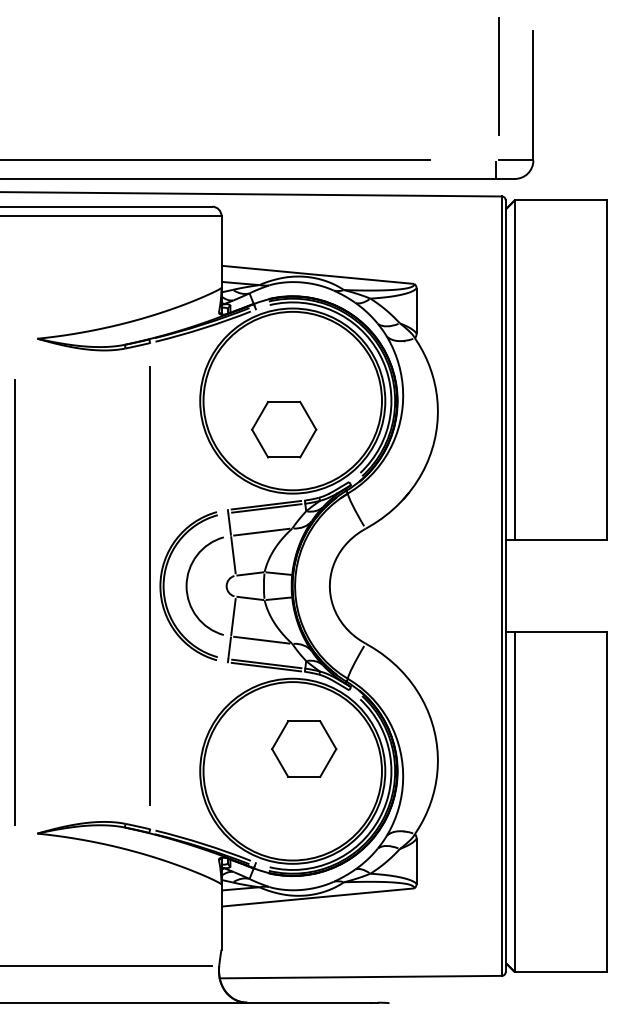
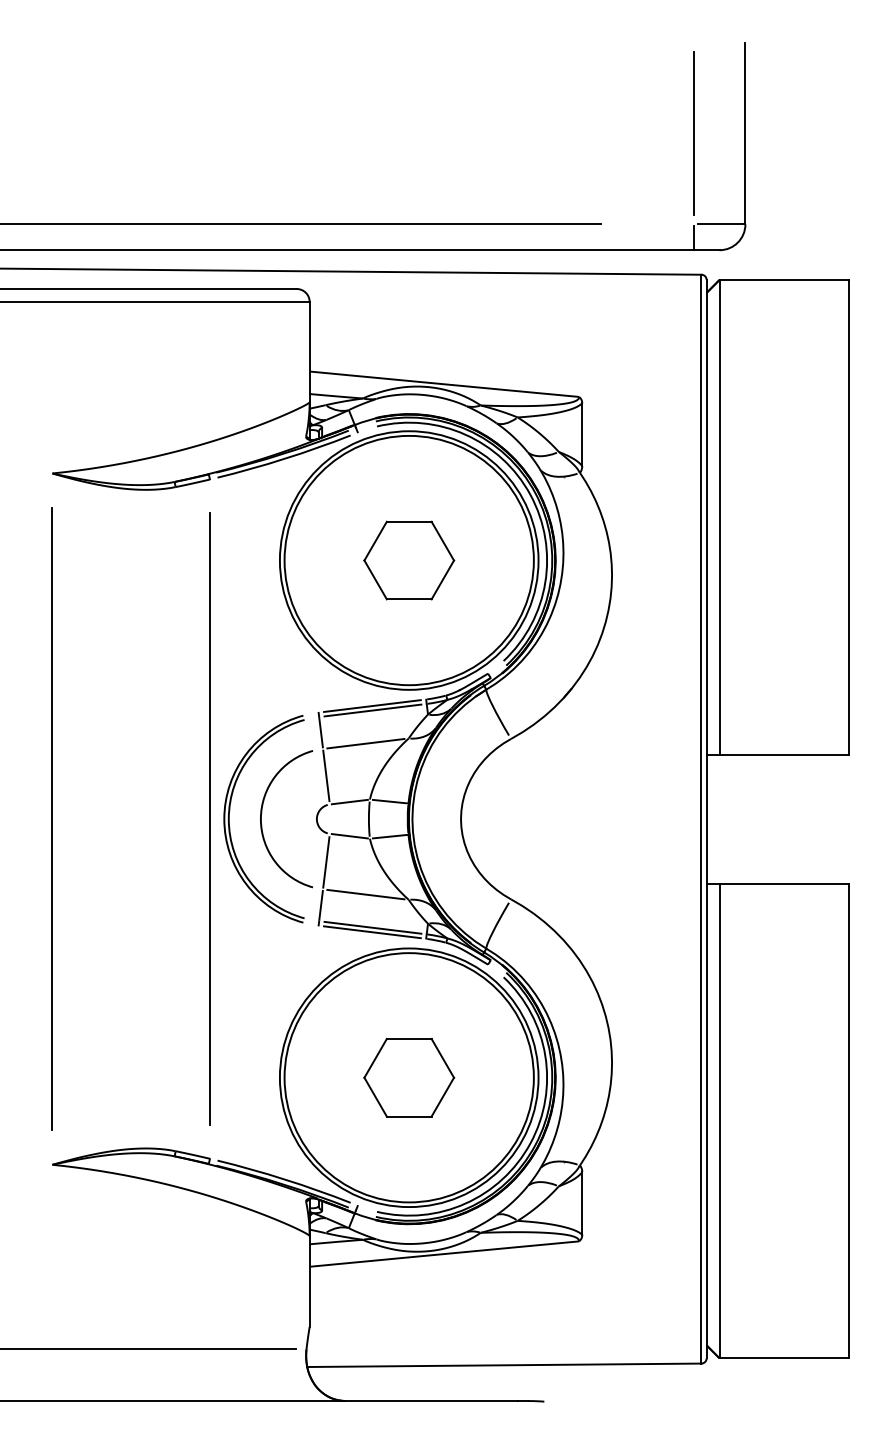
line: (499, 76) -> (693, 133), moved
part: (284, 429) -> (409, 560), moved
line: (14, 602) -> (51, 818), moved
part: (304, 748) -> (409, 1077), moved

